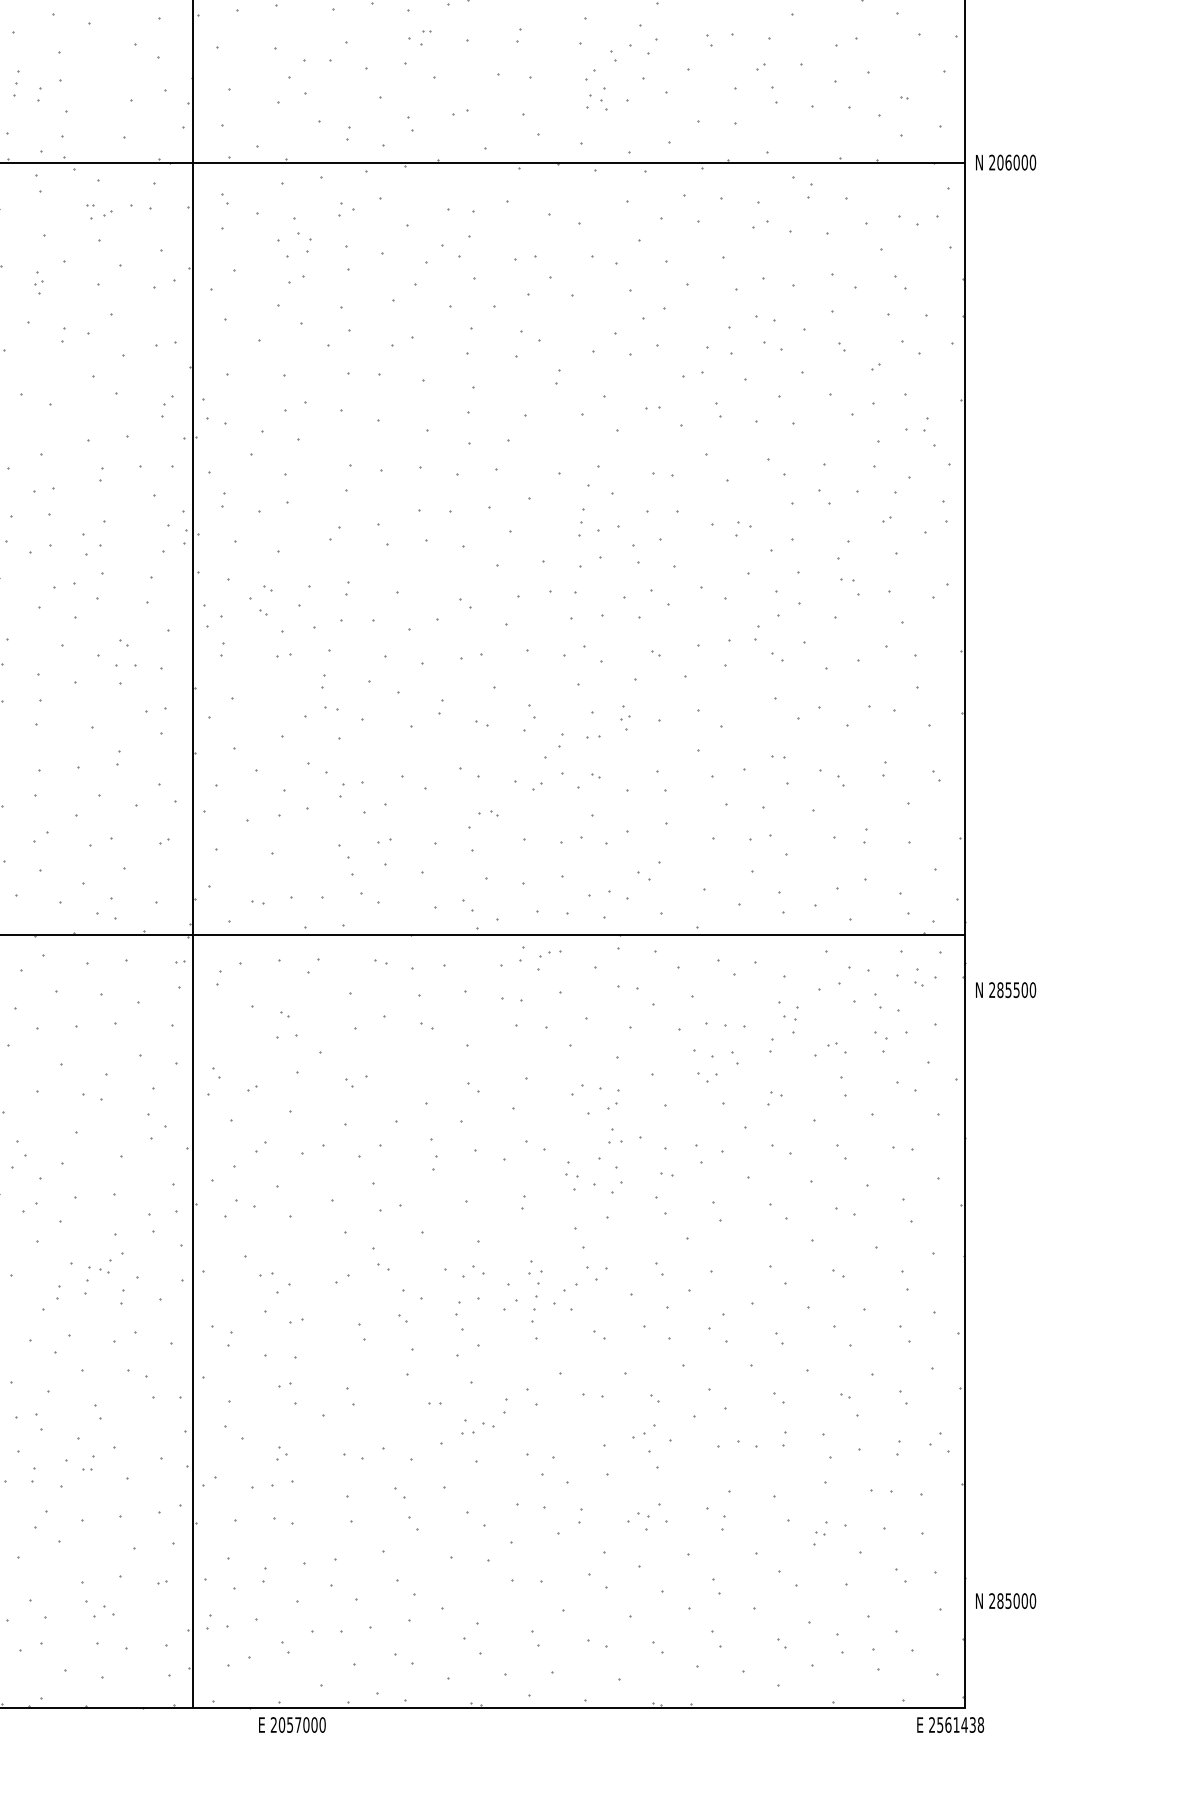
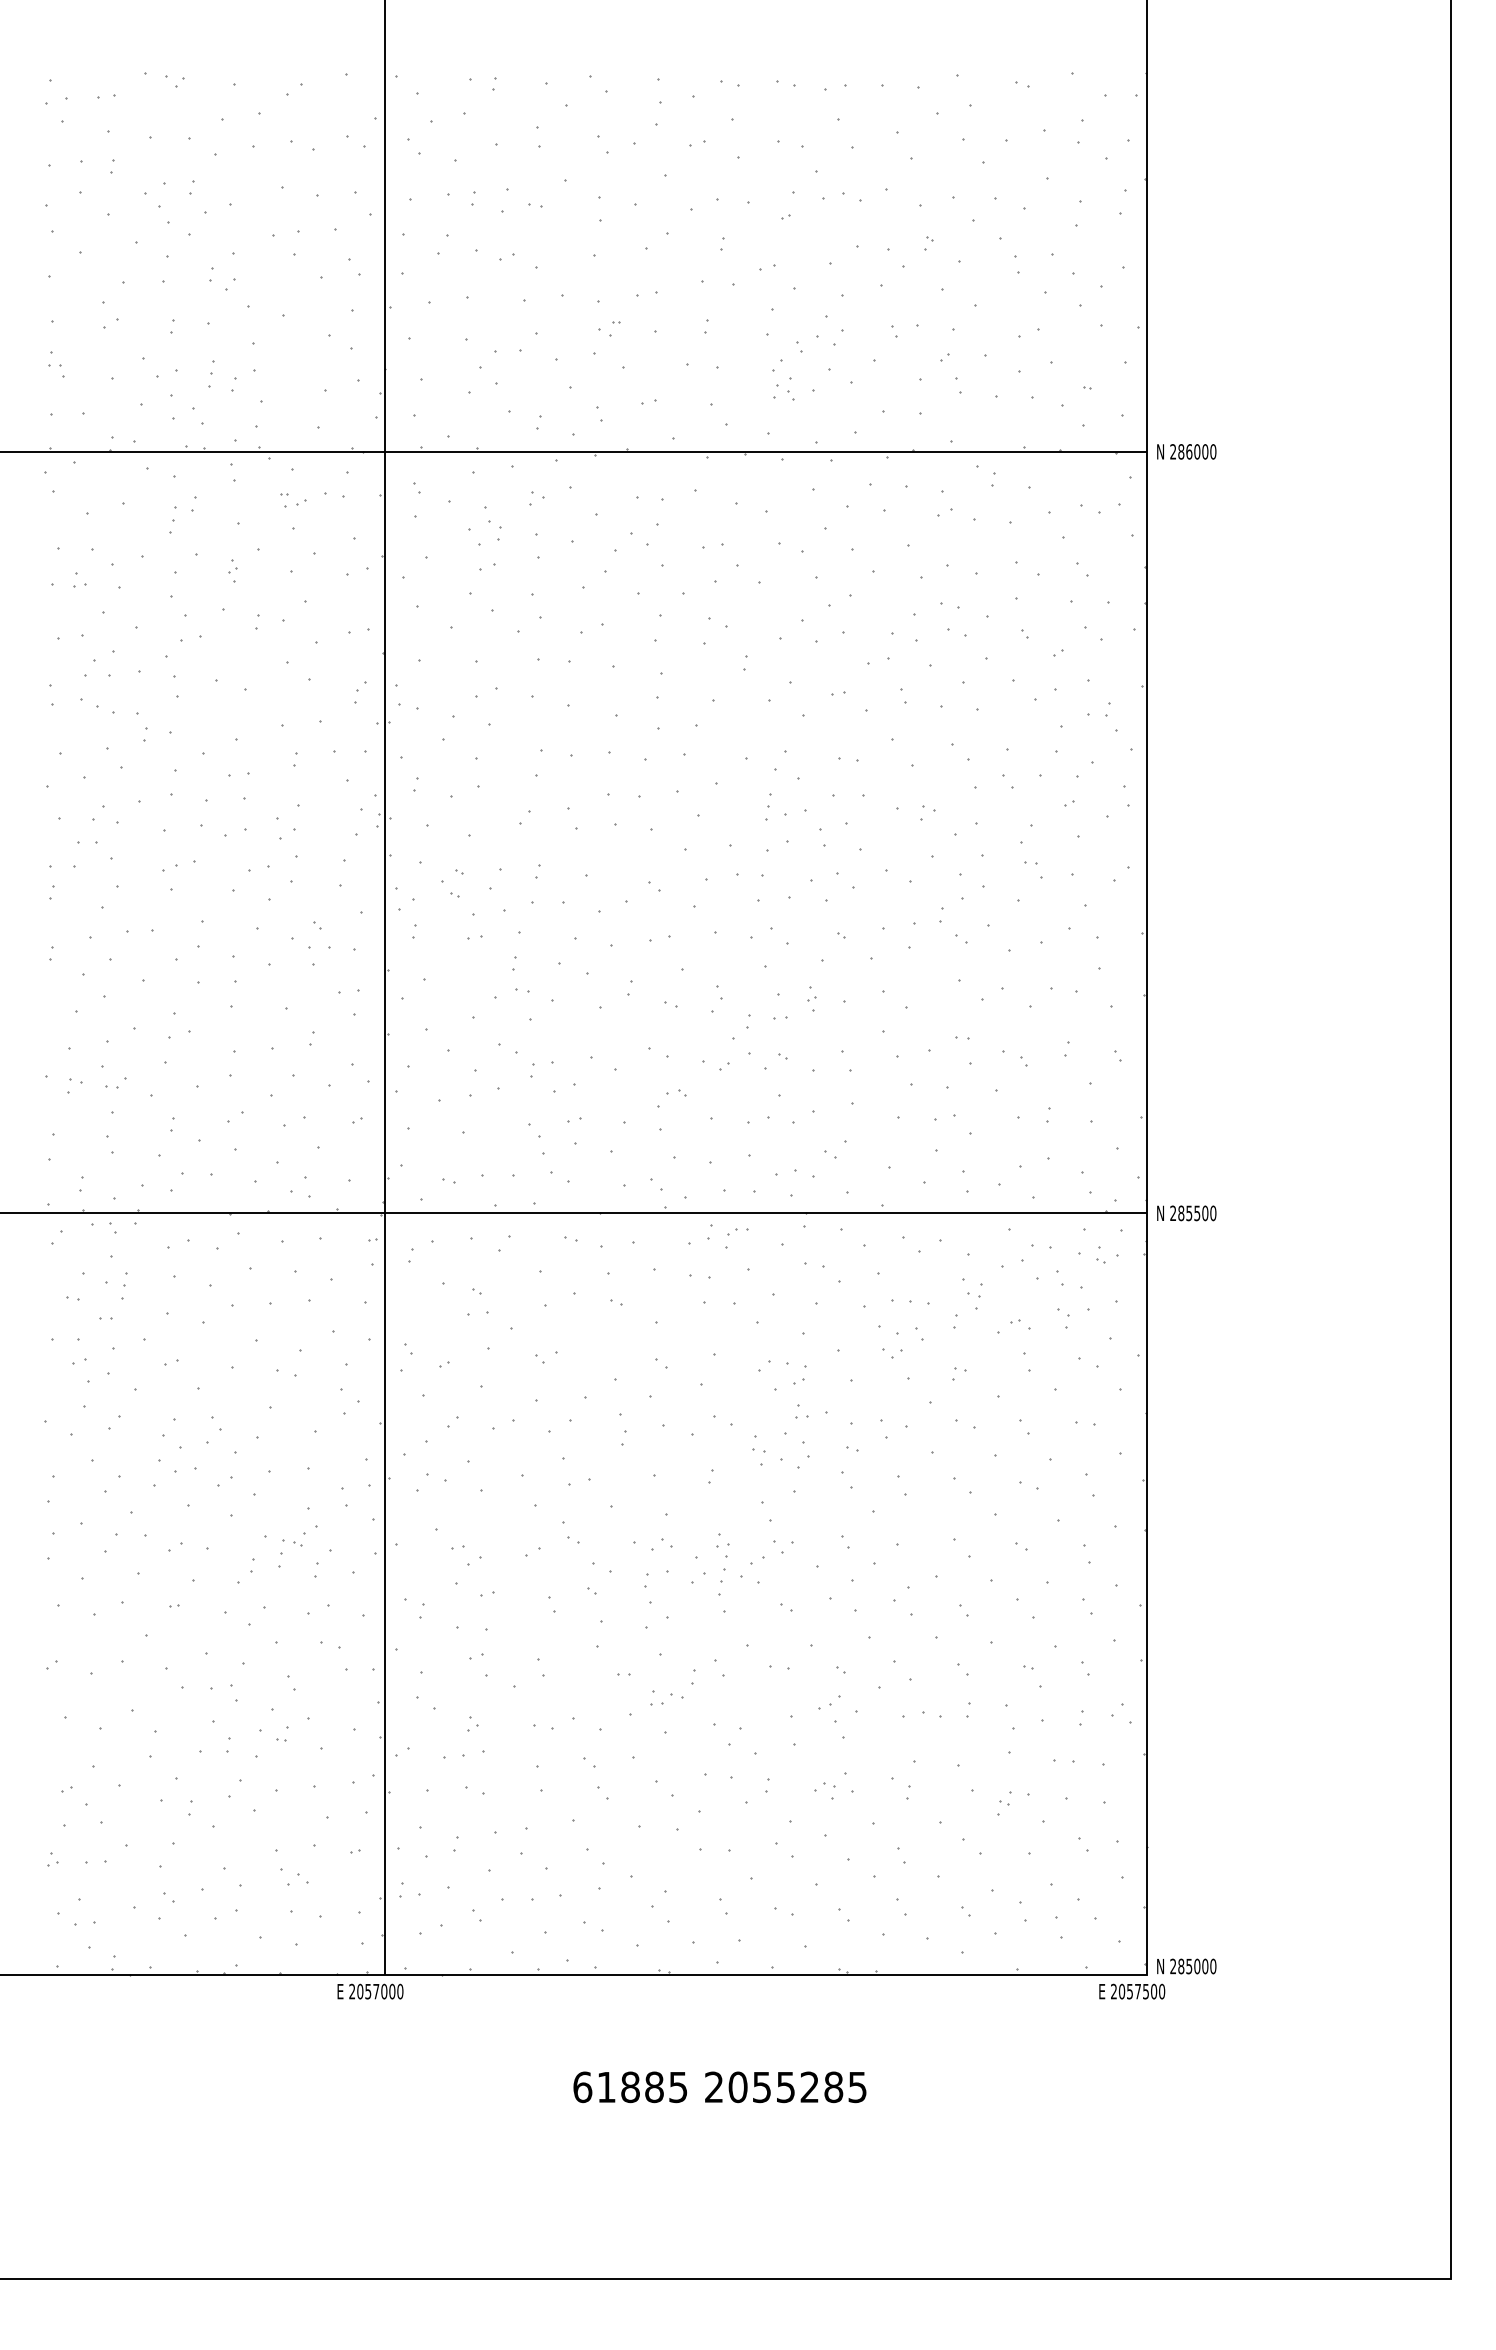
text: (1000, 162) -> (1181, 451), 206000 -> 286000
text: (1005, 990) -> (1186, 1213), moved
text: (1005, 1601) -> (1186, 1966), moved
text: (292, 1724) -> (370, 1991), moved
text: (960, 1724) -> (1141, 1991), 2561438 -> 2057500

